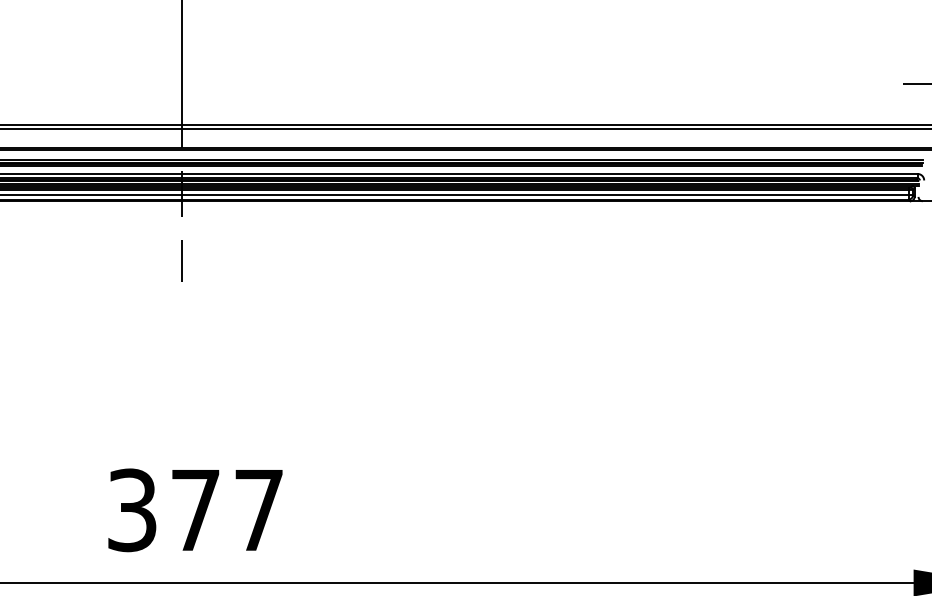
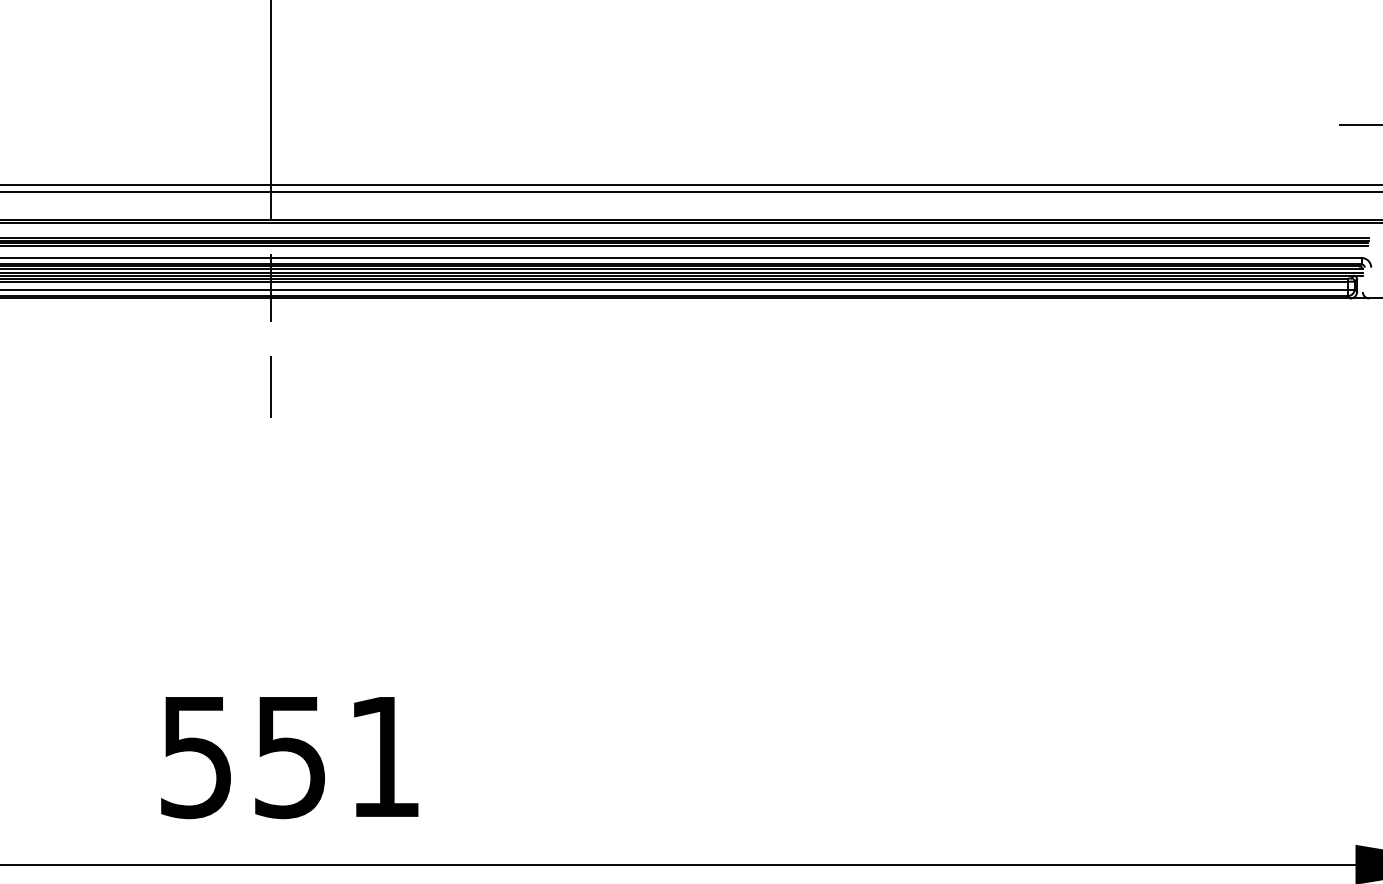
text: (195, 510) -> (290, 757), 377 -> 551

